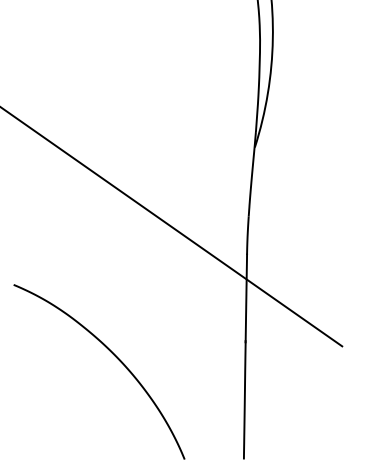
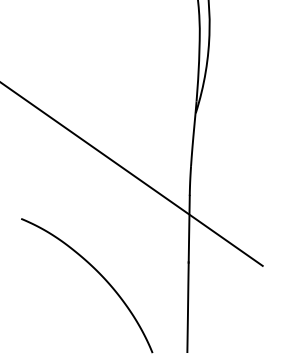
curve: (114, 356) -> (98, 273), moved

